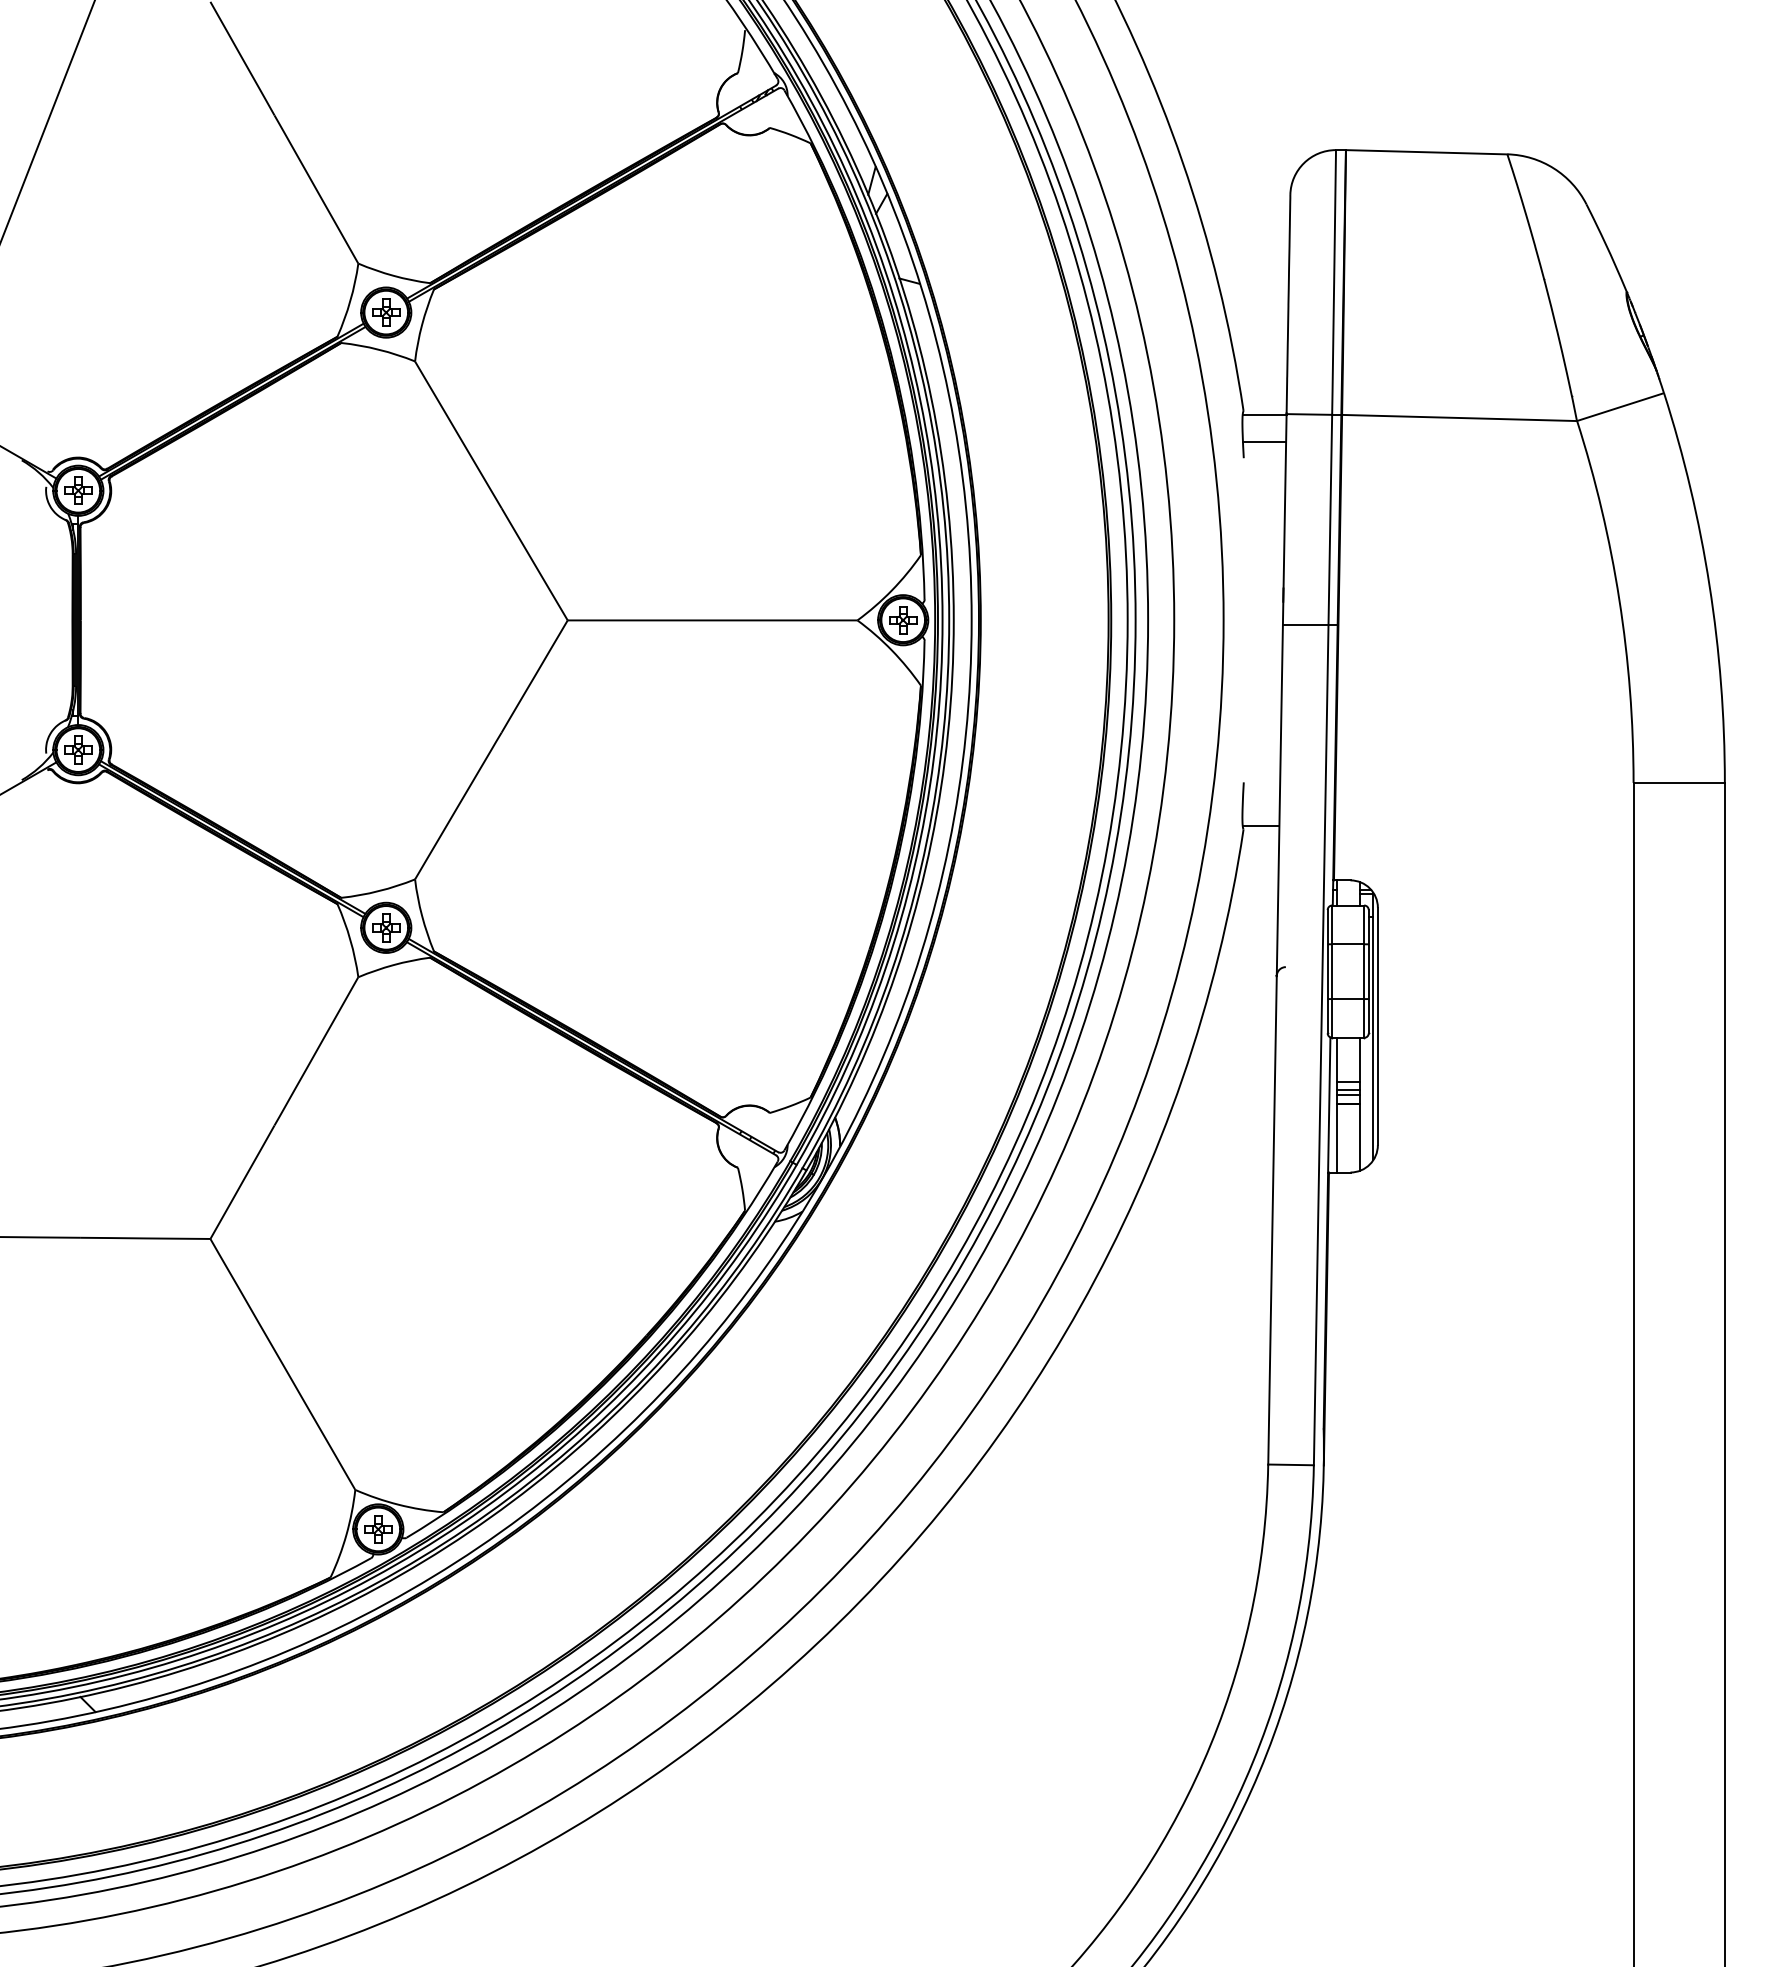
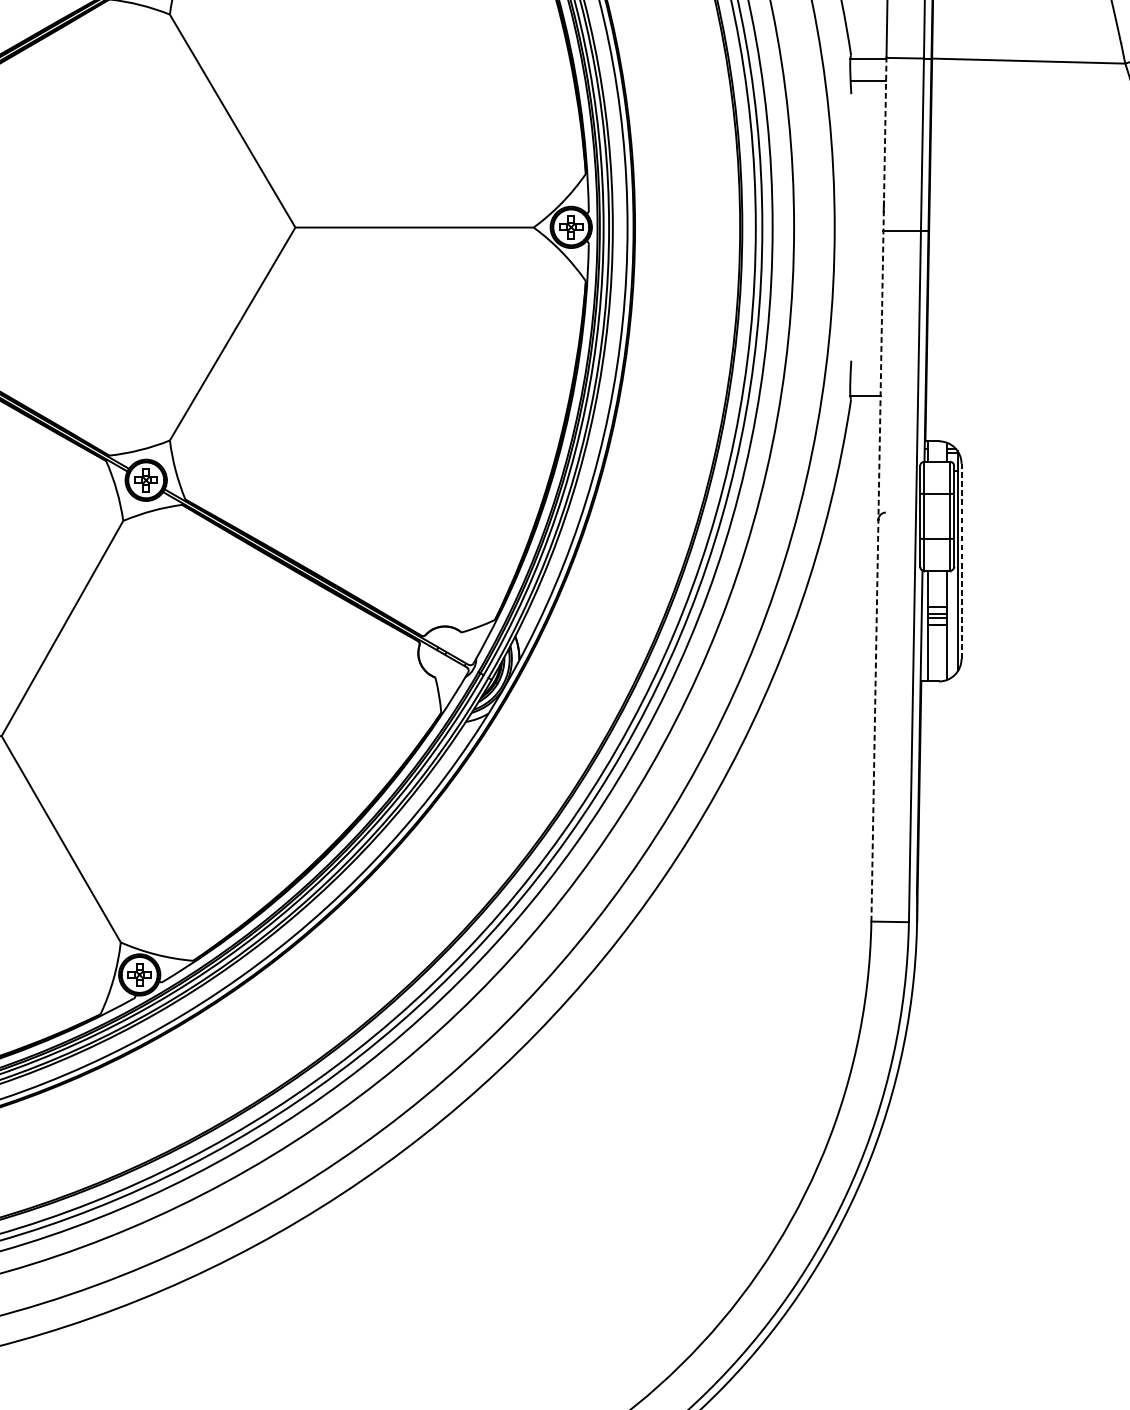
line: (1277, 938) -> (879, 489), solid -> dashed
line: (1377, 1026) -> (961, 561), solid -> dashed

